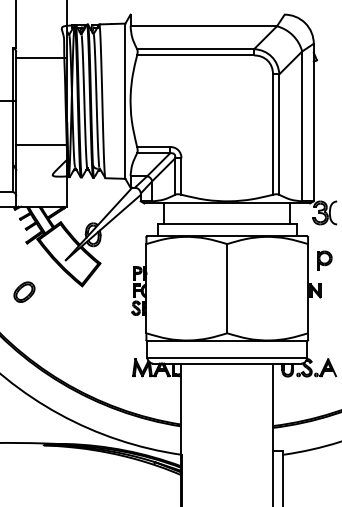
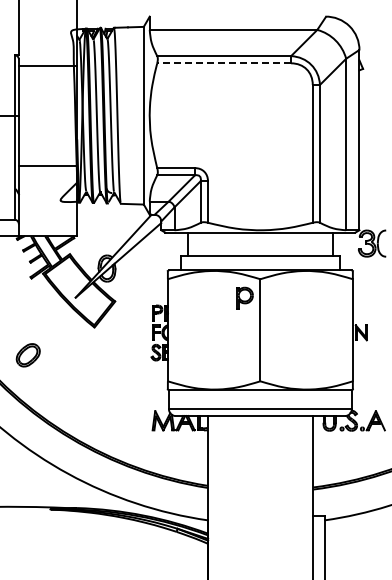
line: (195, 55) -> (224, 63), solid -> dashed
part: (324, 260) -> (244, 297), moved
part: (23, 292) -> (27, 355), moved

